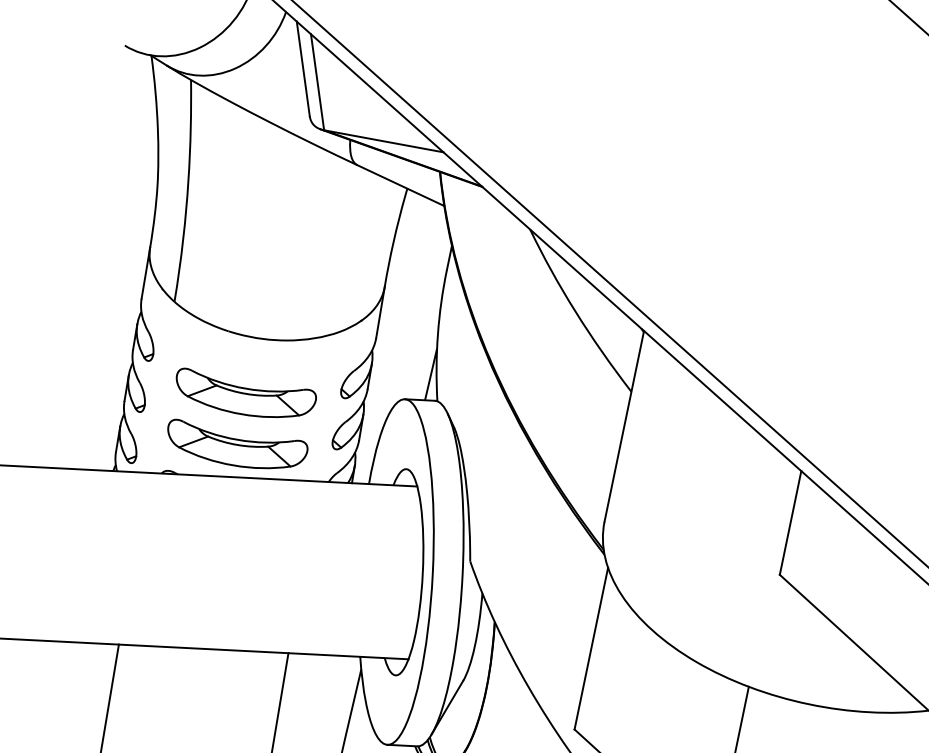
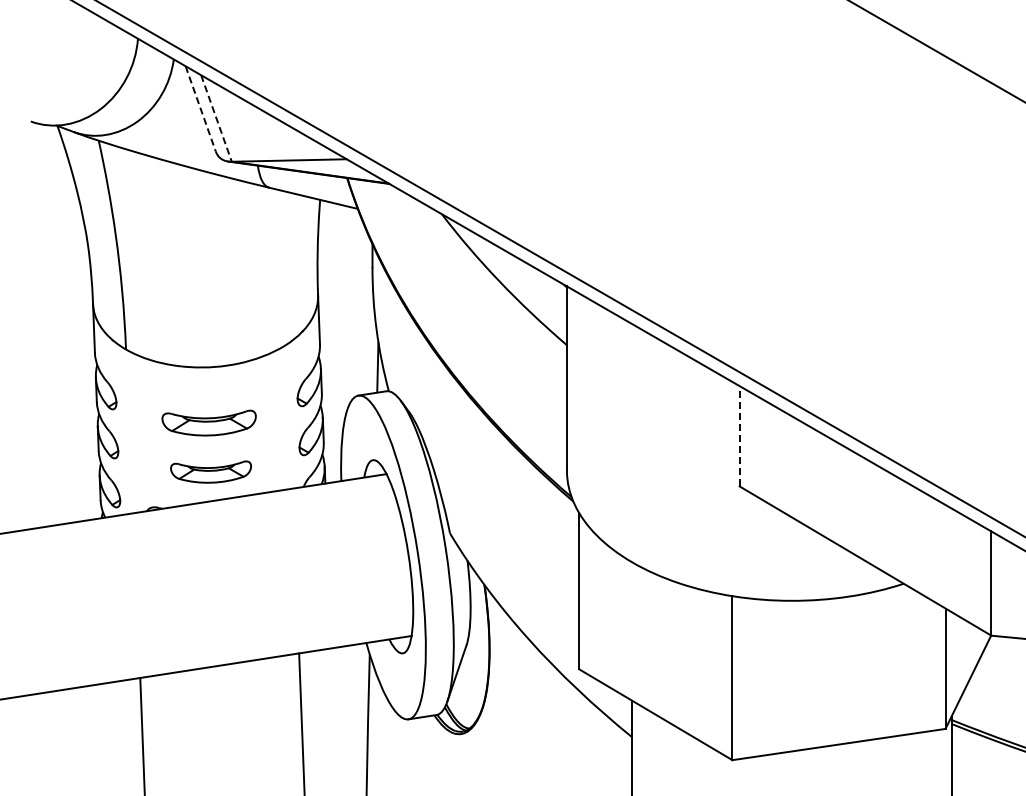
line: (302, 69) -> (200, 109), solid -> dashed
line: (317, 82) -> (216, 118), solid -> dashed
part: (244, 394) -> (208, 422), size x0.7
part: (235, 446) -> (210, 471), size x0.6
line: (790, 522) -> (739, 435), solid -> dashed

